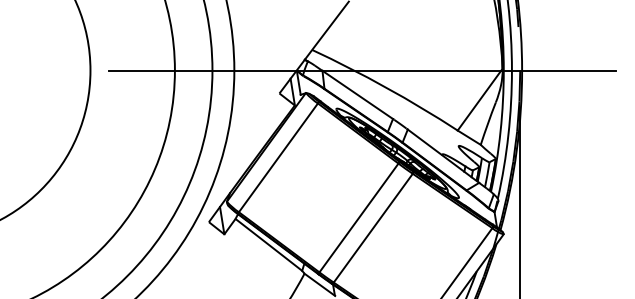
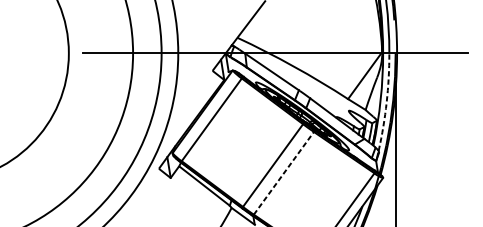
arc: (508, 135) -> (386, 102), solid -> dashed
line: (373, 227) -> (284, 172), solid -> dashed

